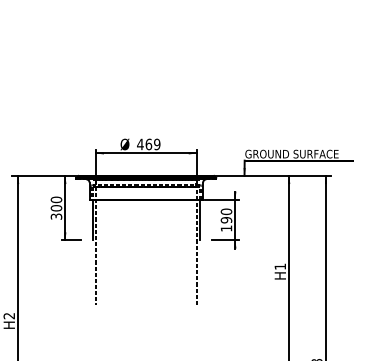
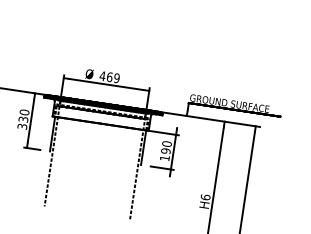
text: (56, 208) -> (23, 119), 300 -> 330
text: (280, 266) -> (205, 197), H1 -> H6

